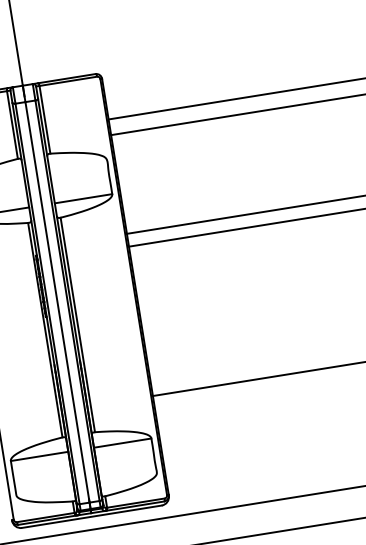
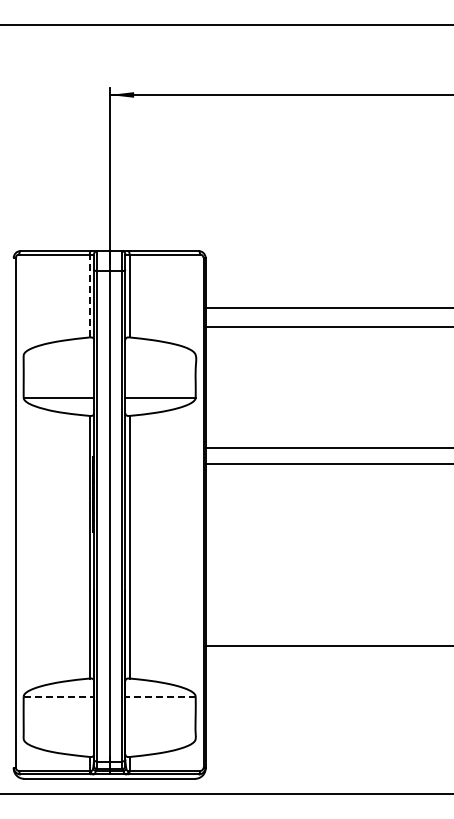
line: (12, 124) -> (89, 295), solid -> dashed
line: (122, 442) -> (160, 696), solid -> dashed
line: (40, 456) -> (59, 696), solid -> dashed

